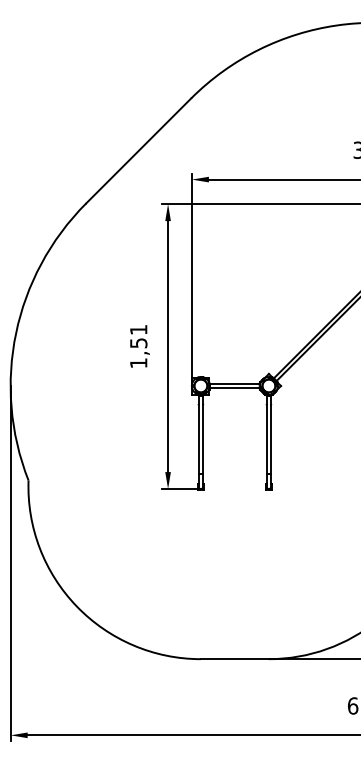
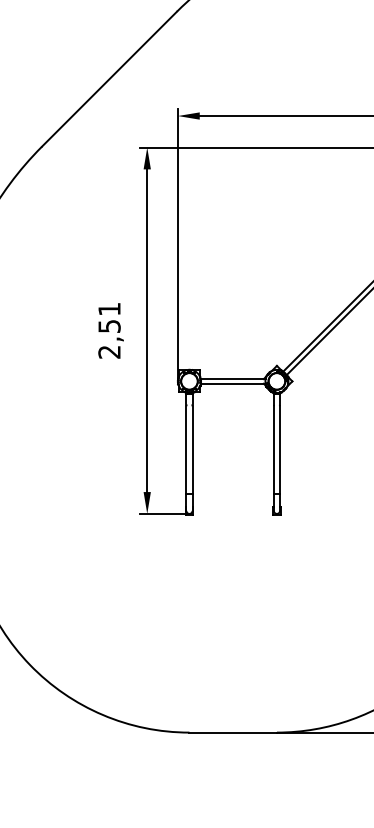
text: (138, 363) -> (109, 352), 1,51 -> 2,51

